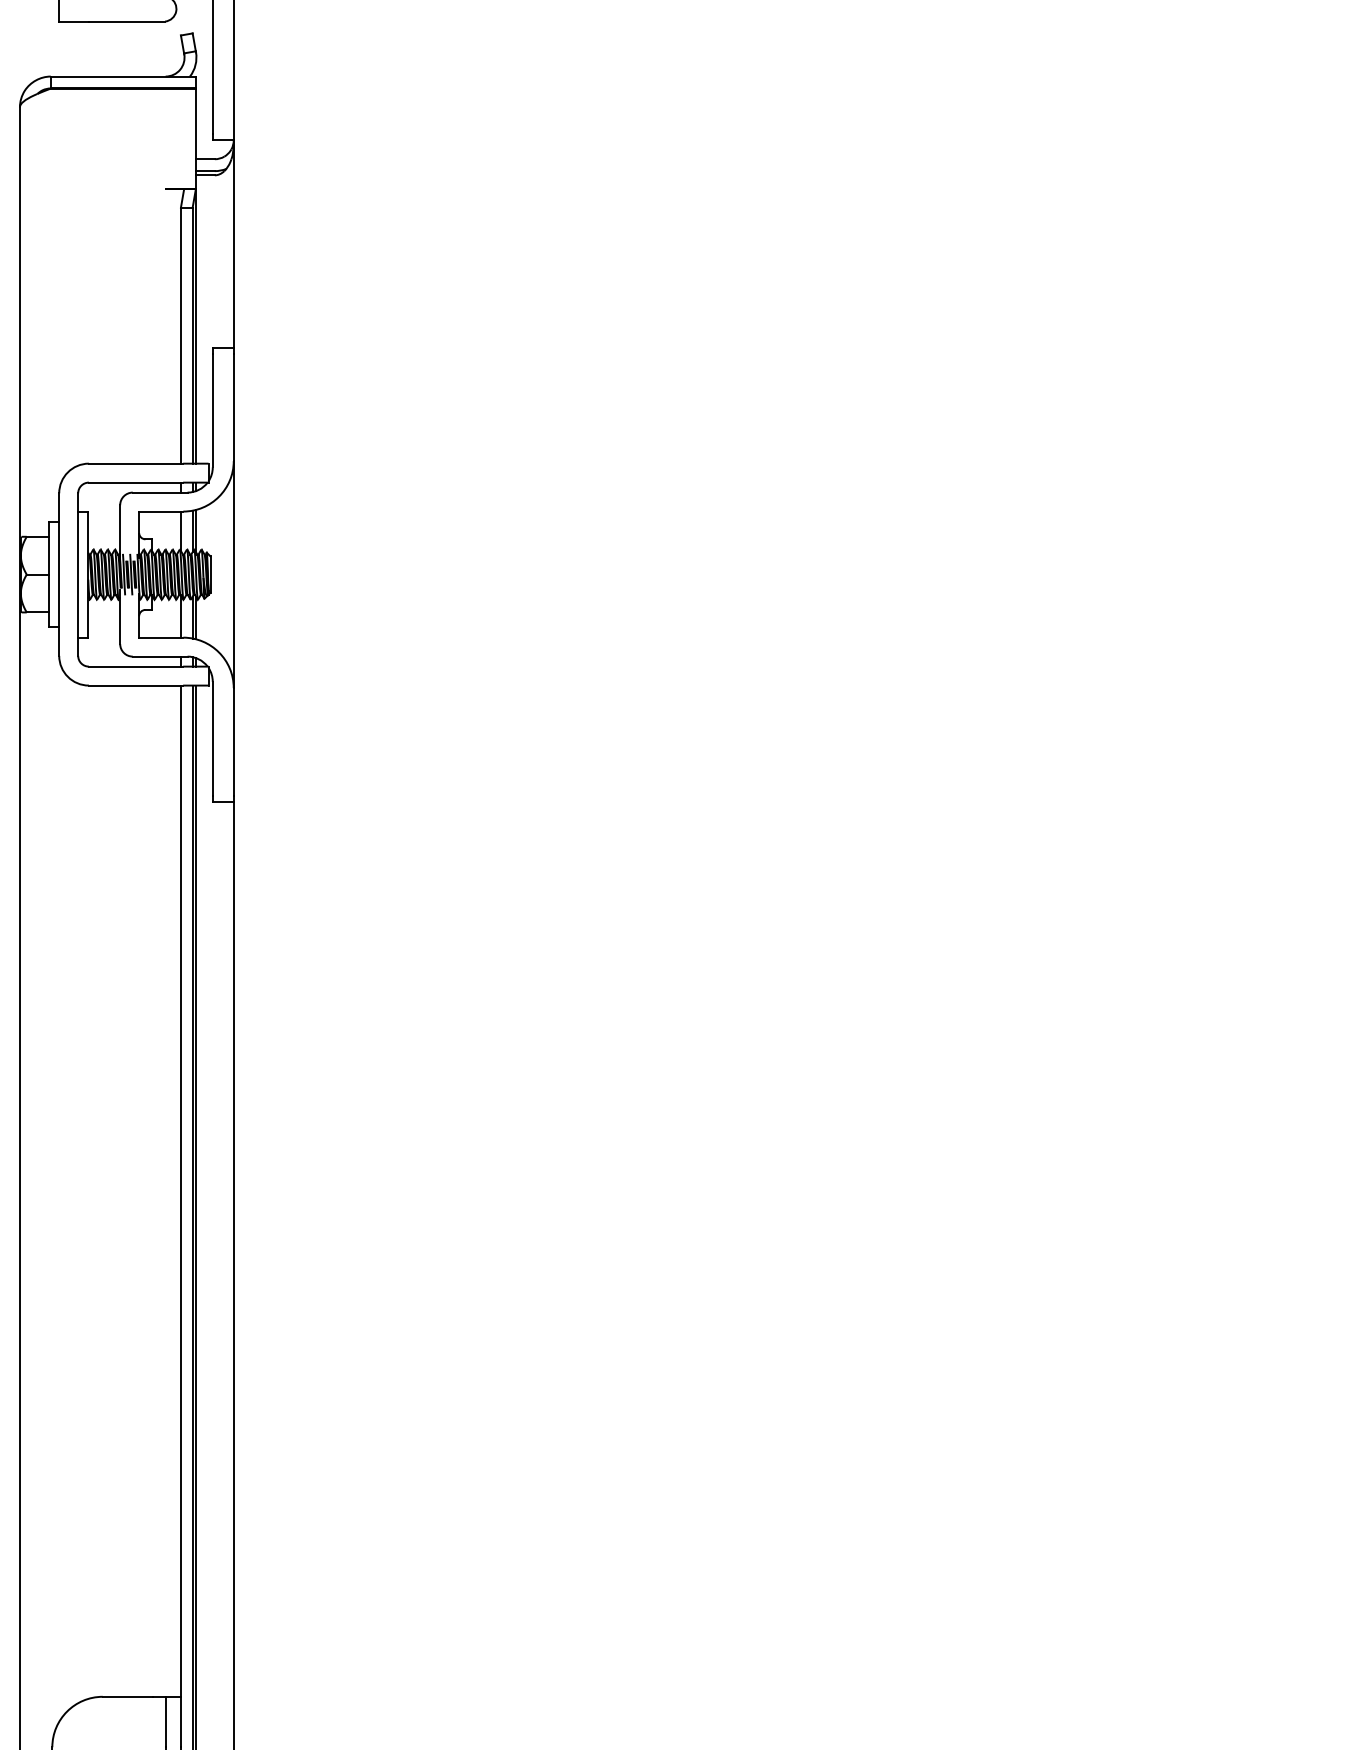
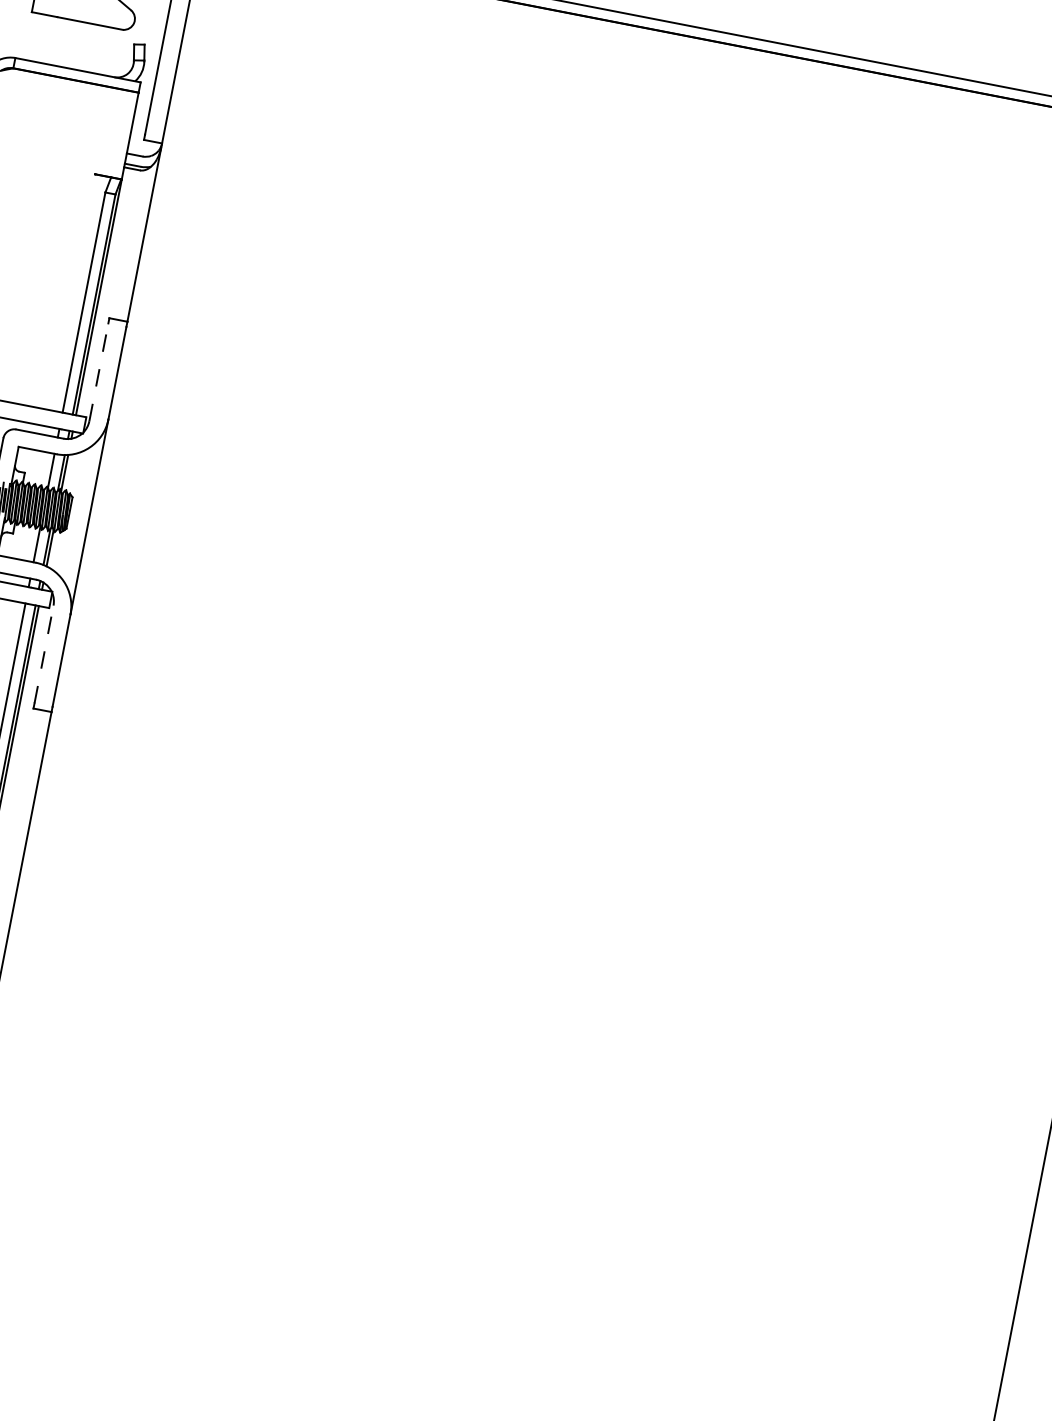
line: (212, 410) -> (98, 372), solid -> dashed
line: (212, 738) -> (43, 654), solid -> dashed

